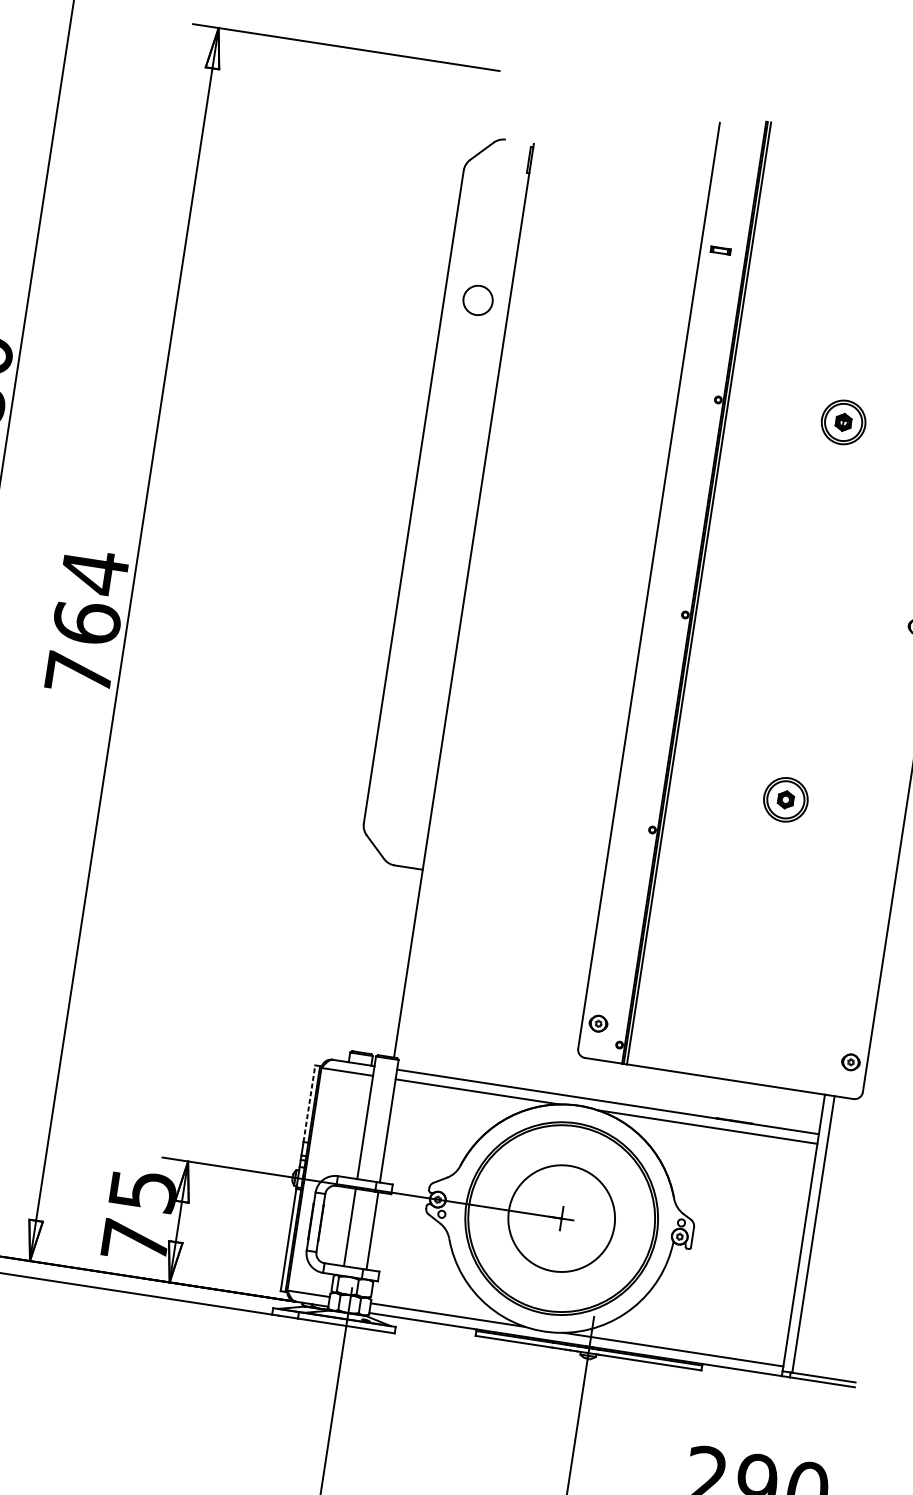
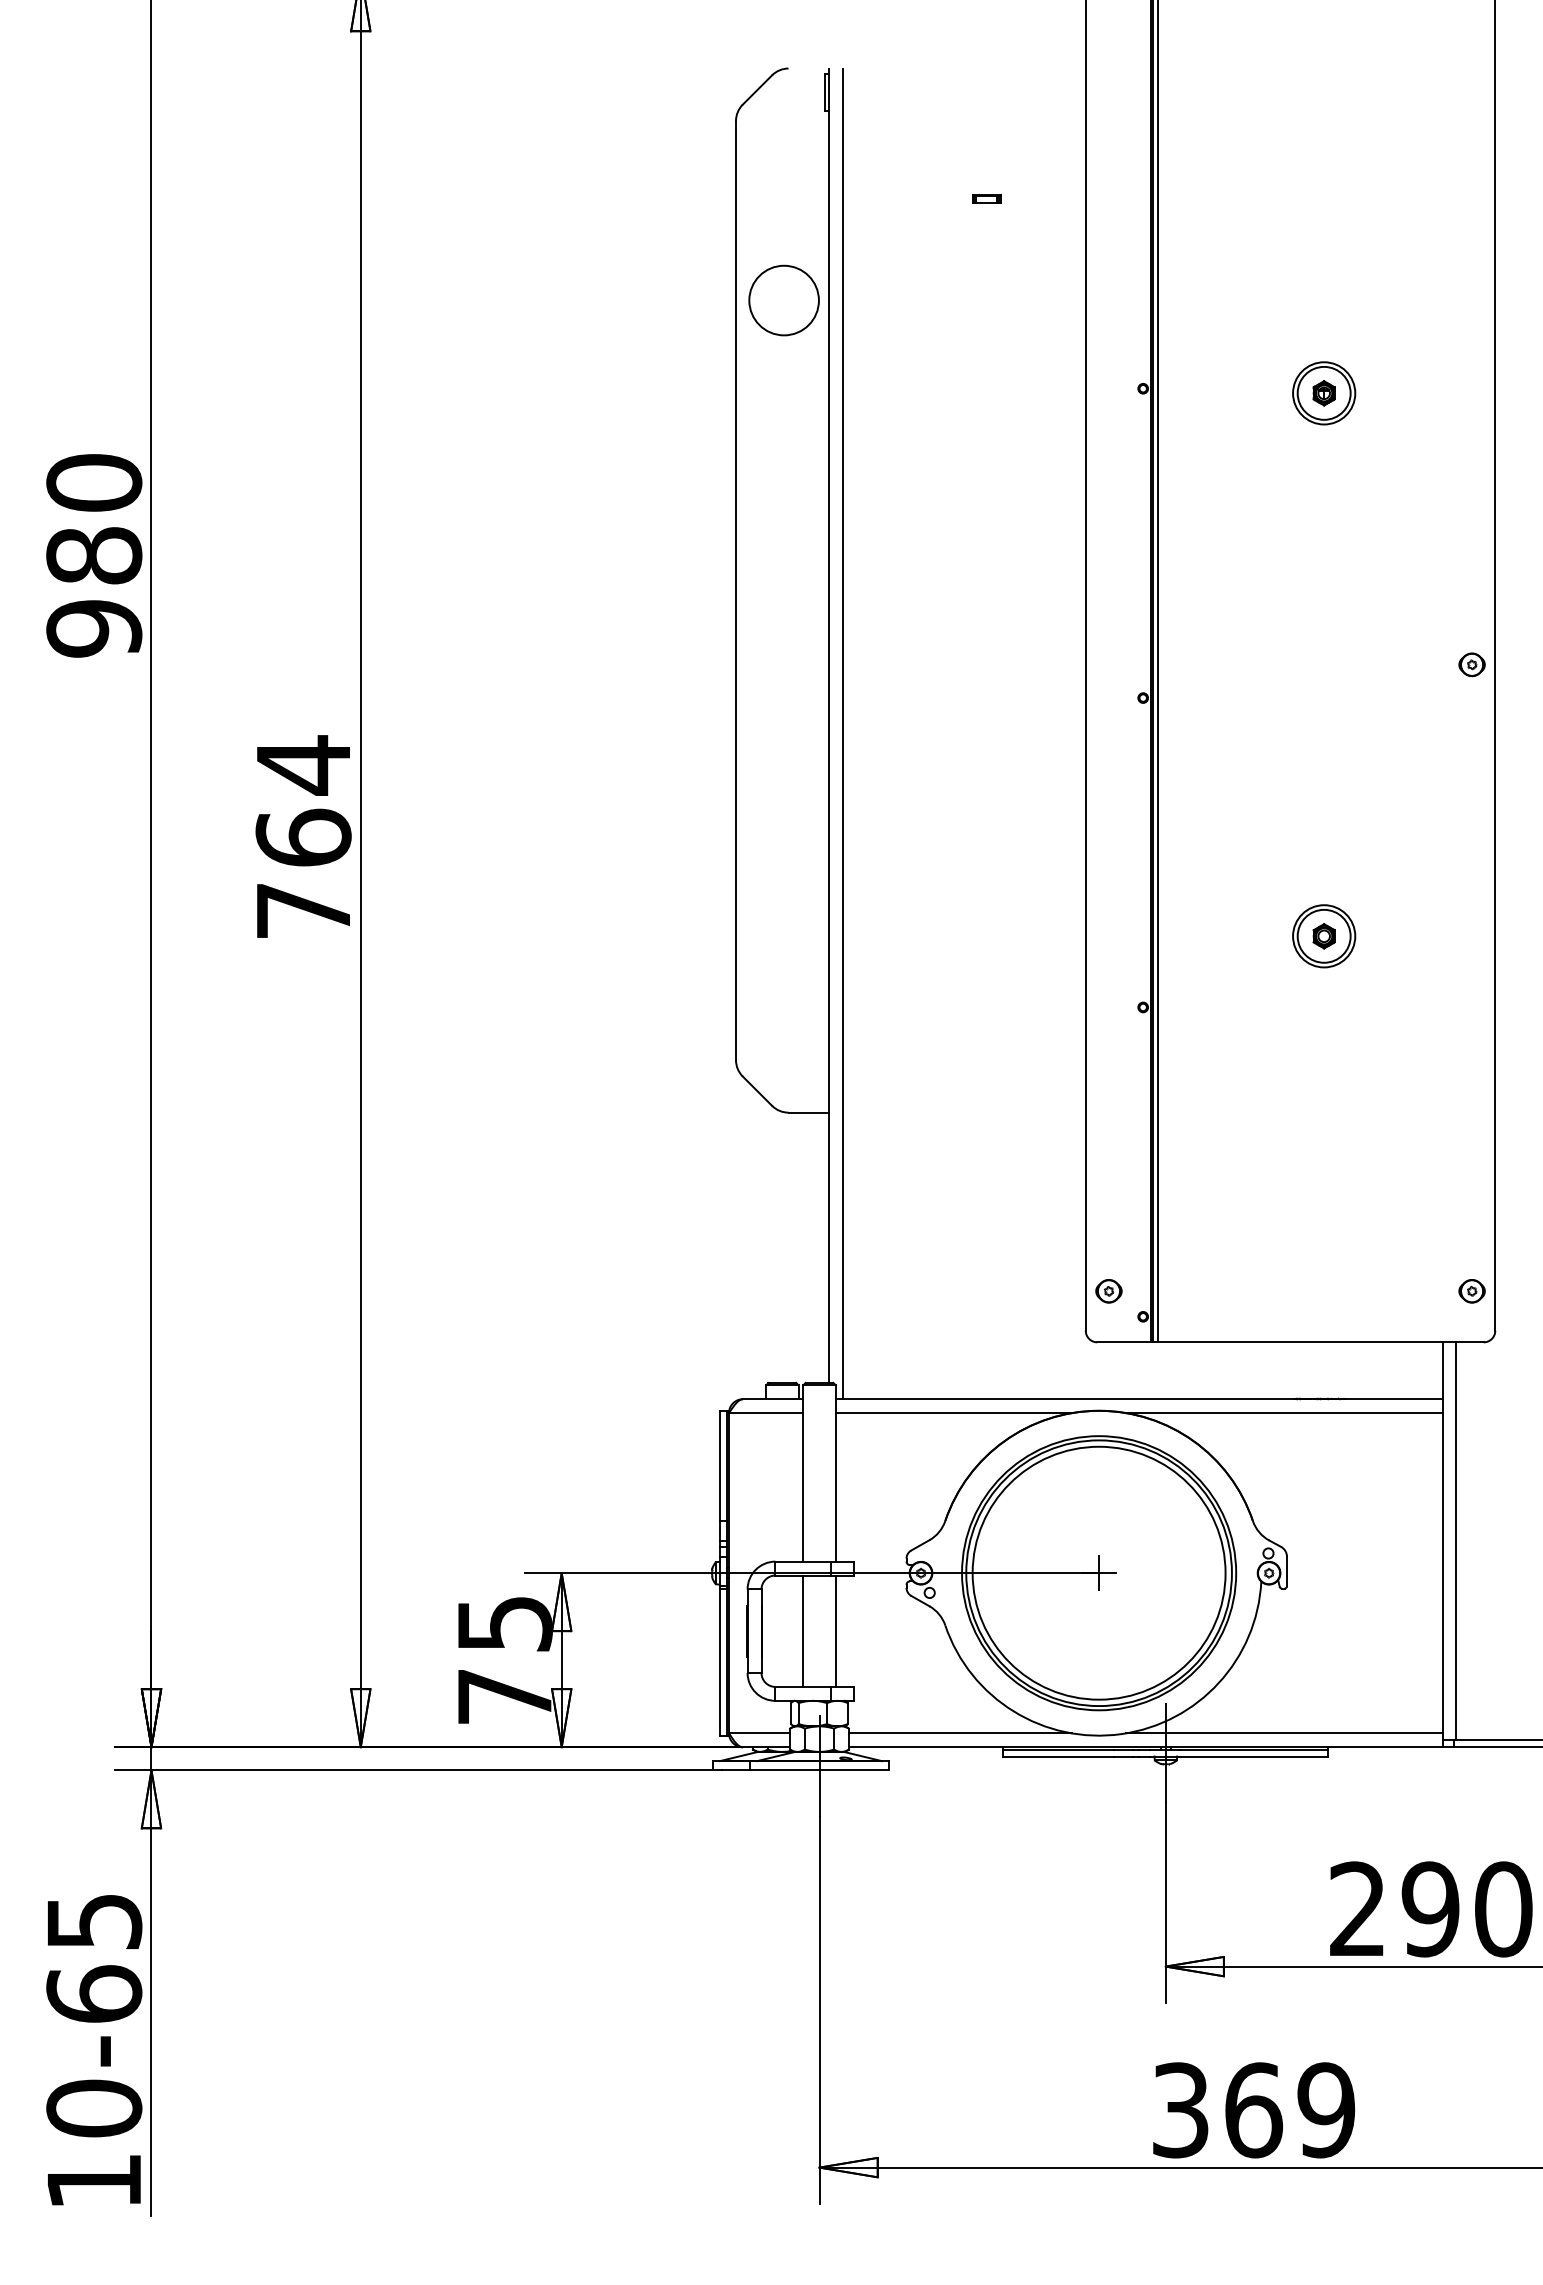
part: (720, 250) -> (986, 198), moved
circle: (477, 300) -> (783, 300), size x1.67
line: (472, 607) -> (842, 733), added
line: (309, 1103) -> (719, 1465), dashed -> solid
circle: (561, 1218) -> (1098, 1572), size x1.67

